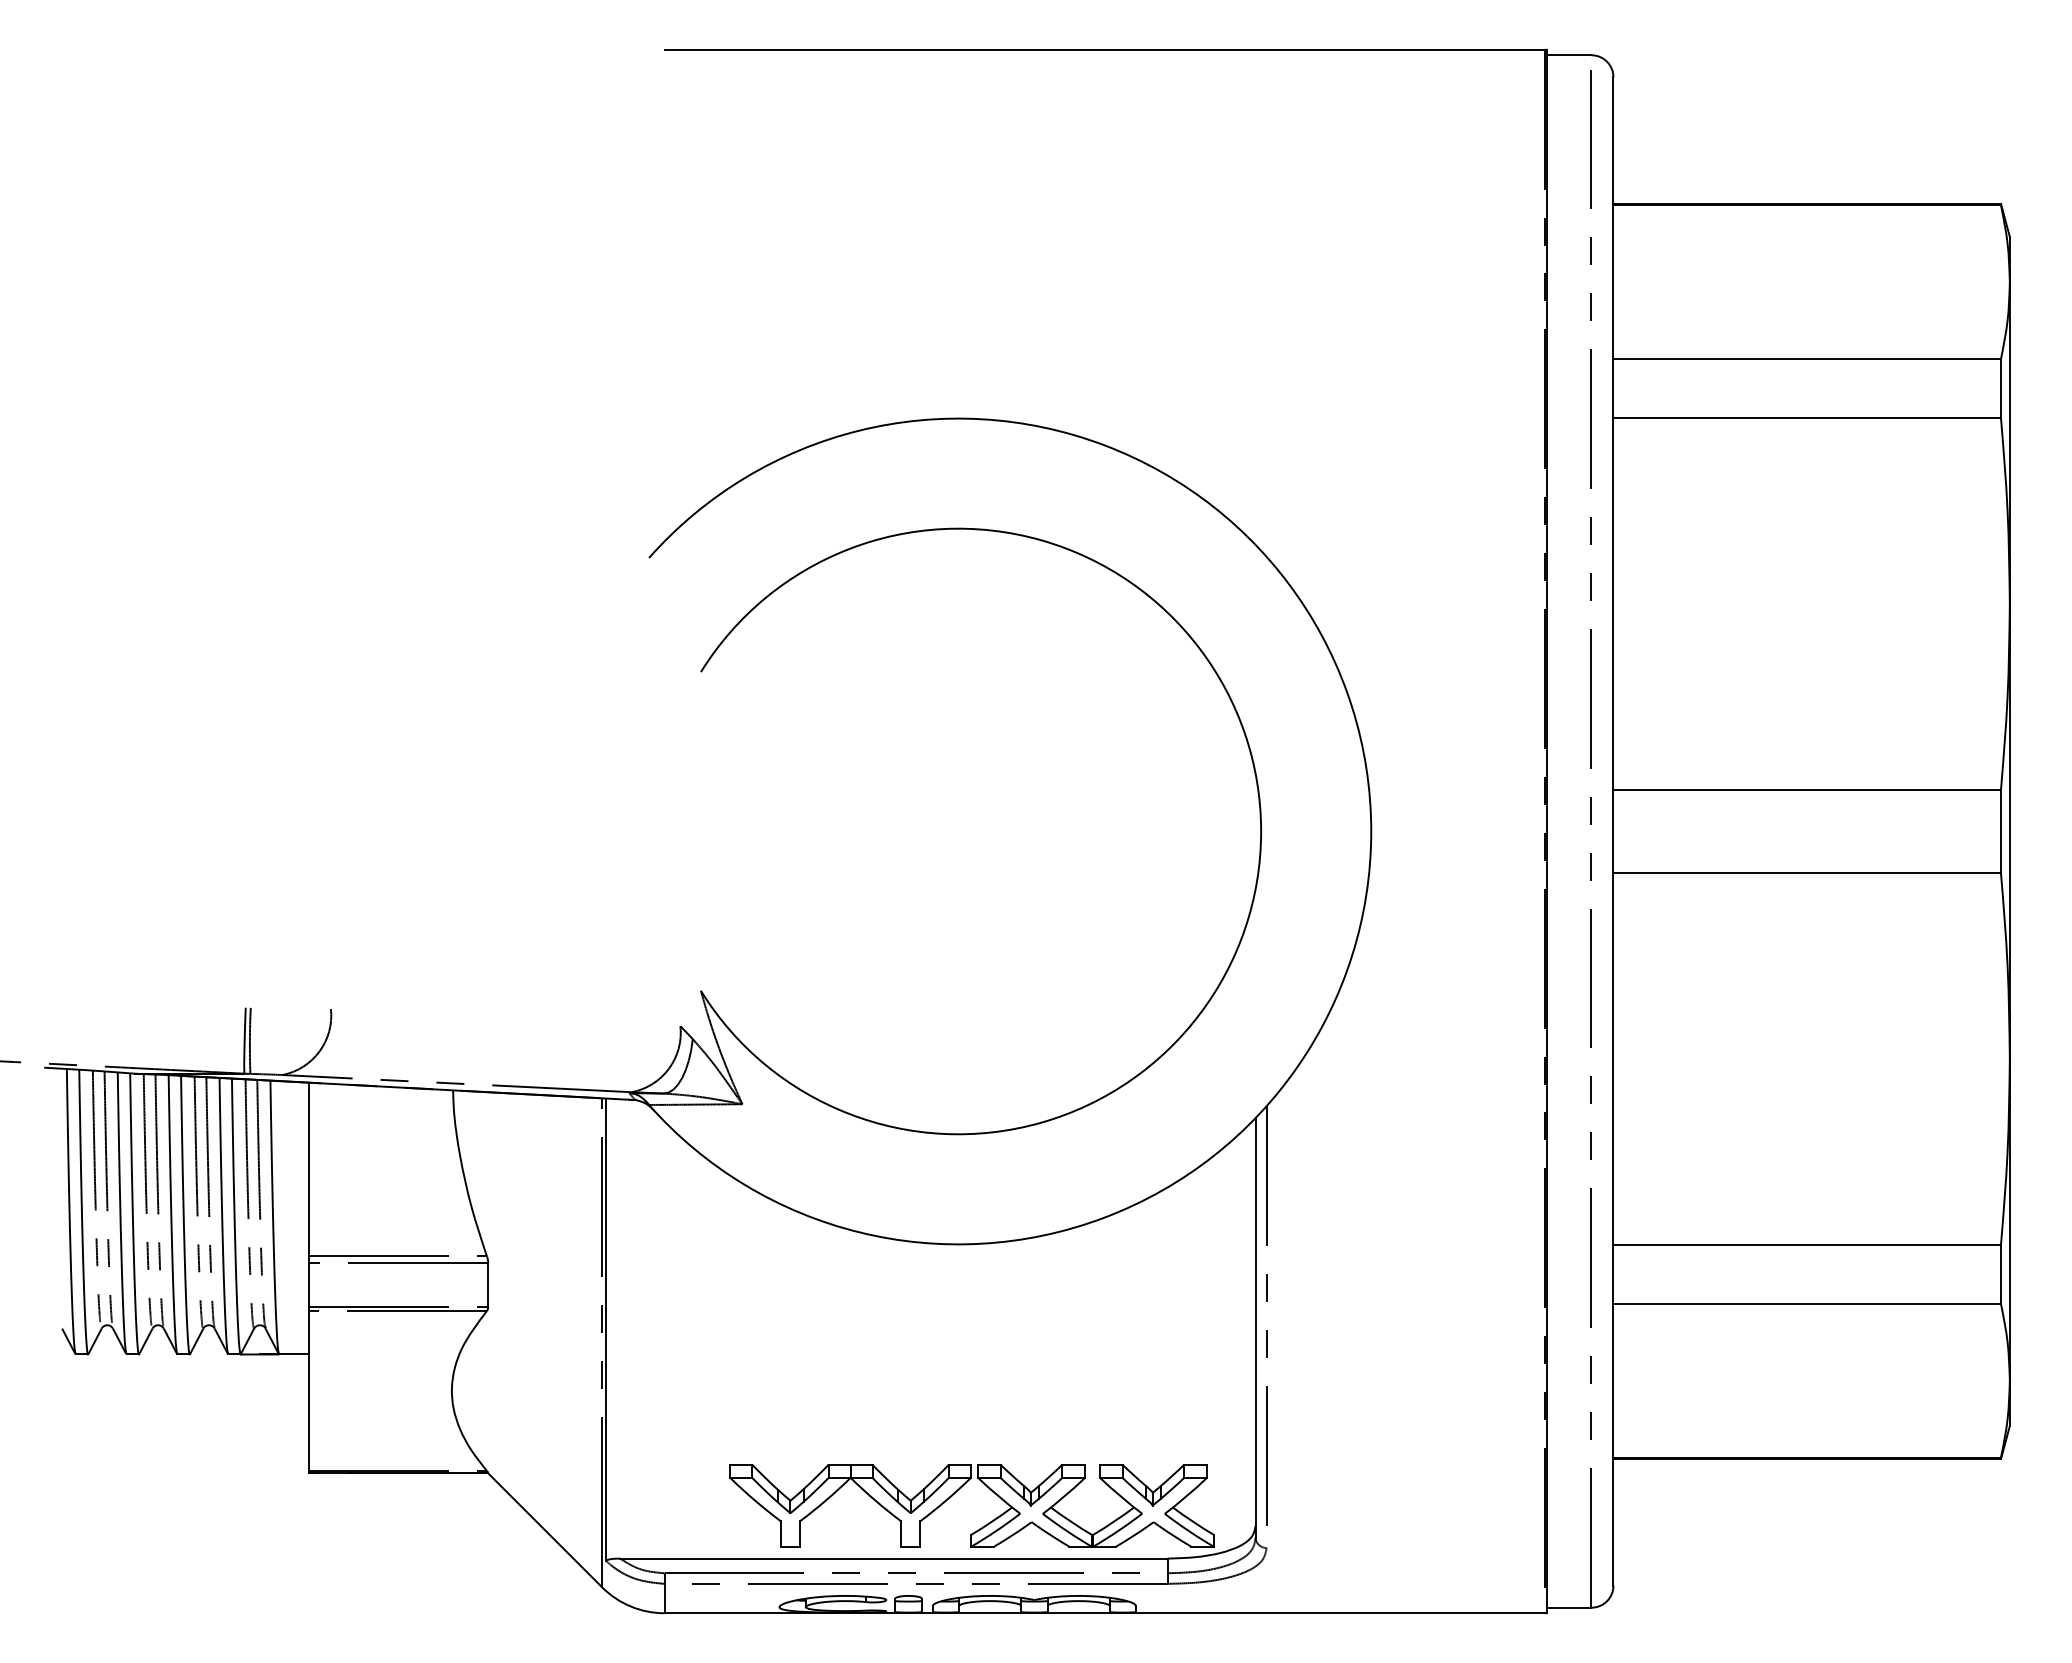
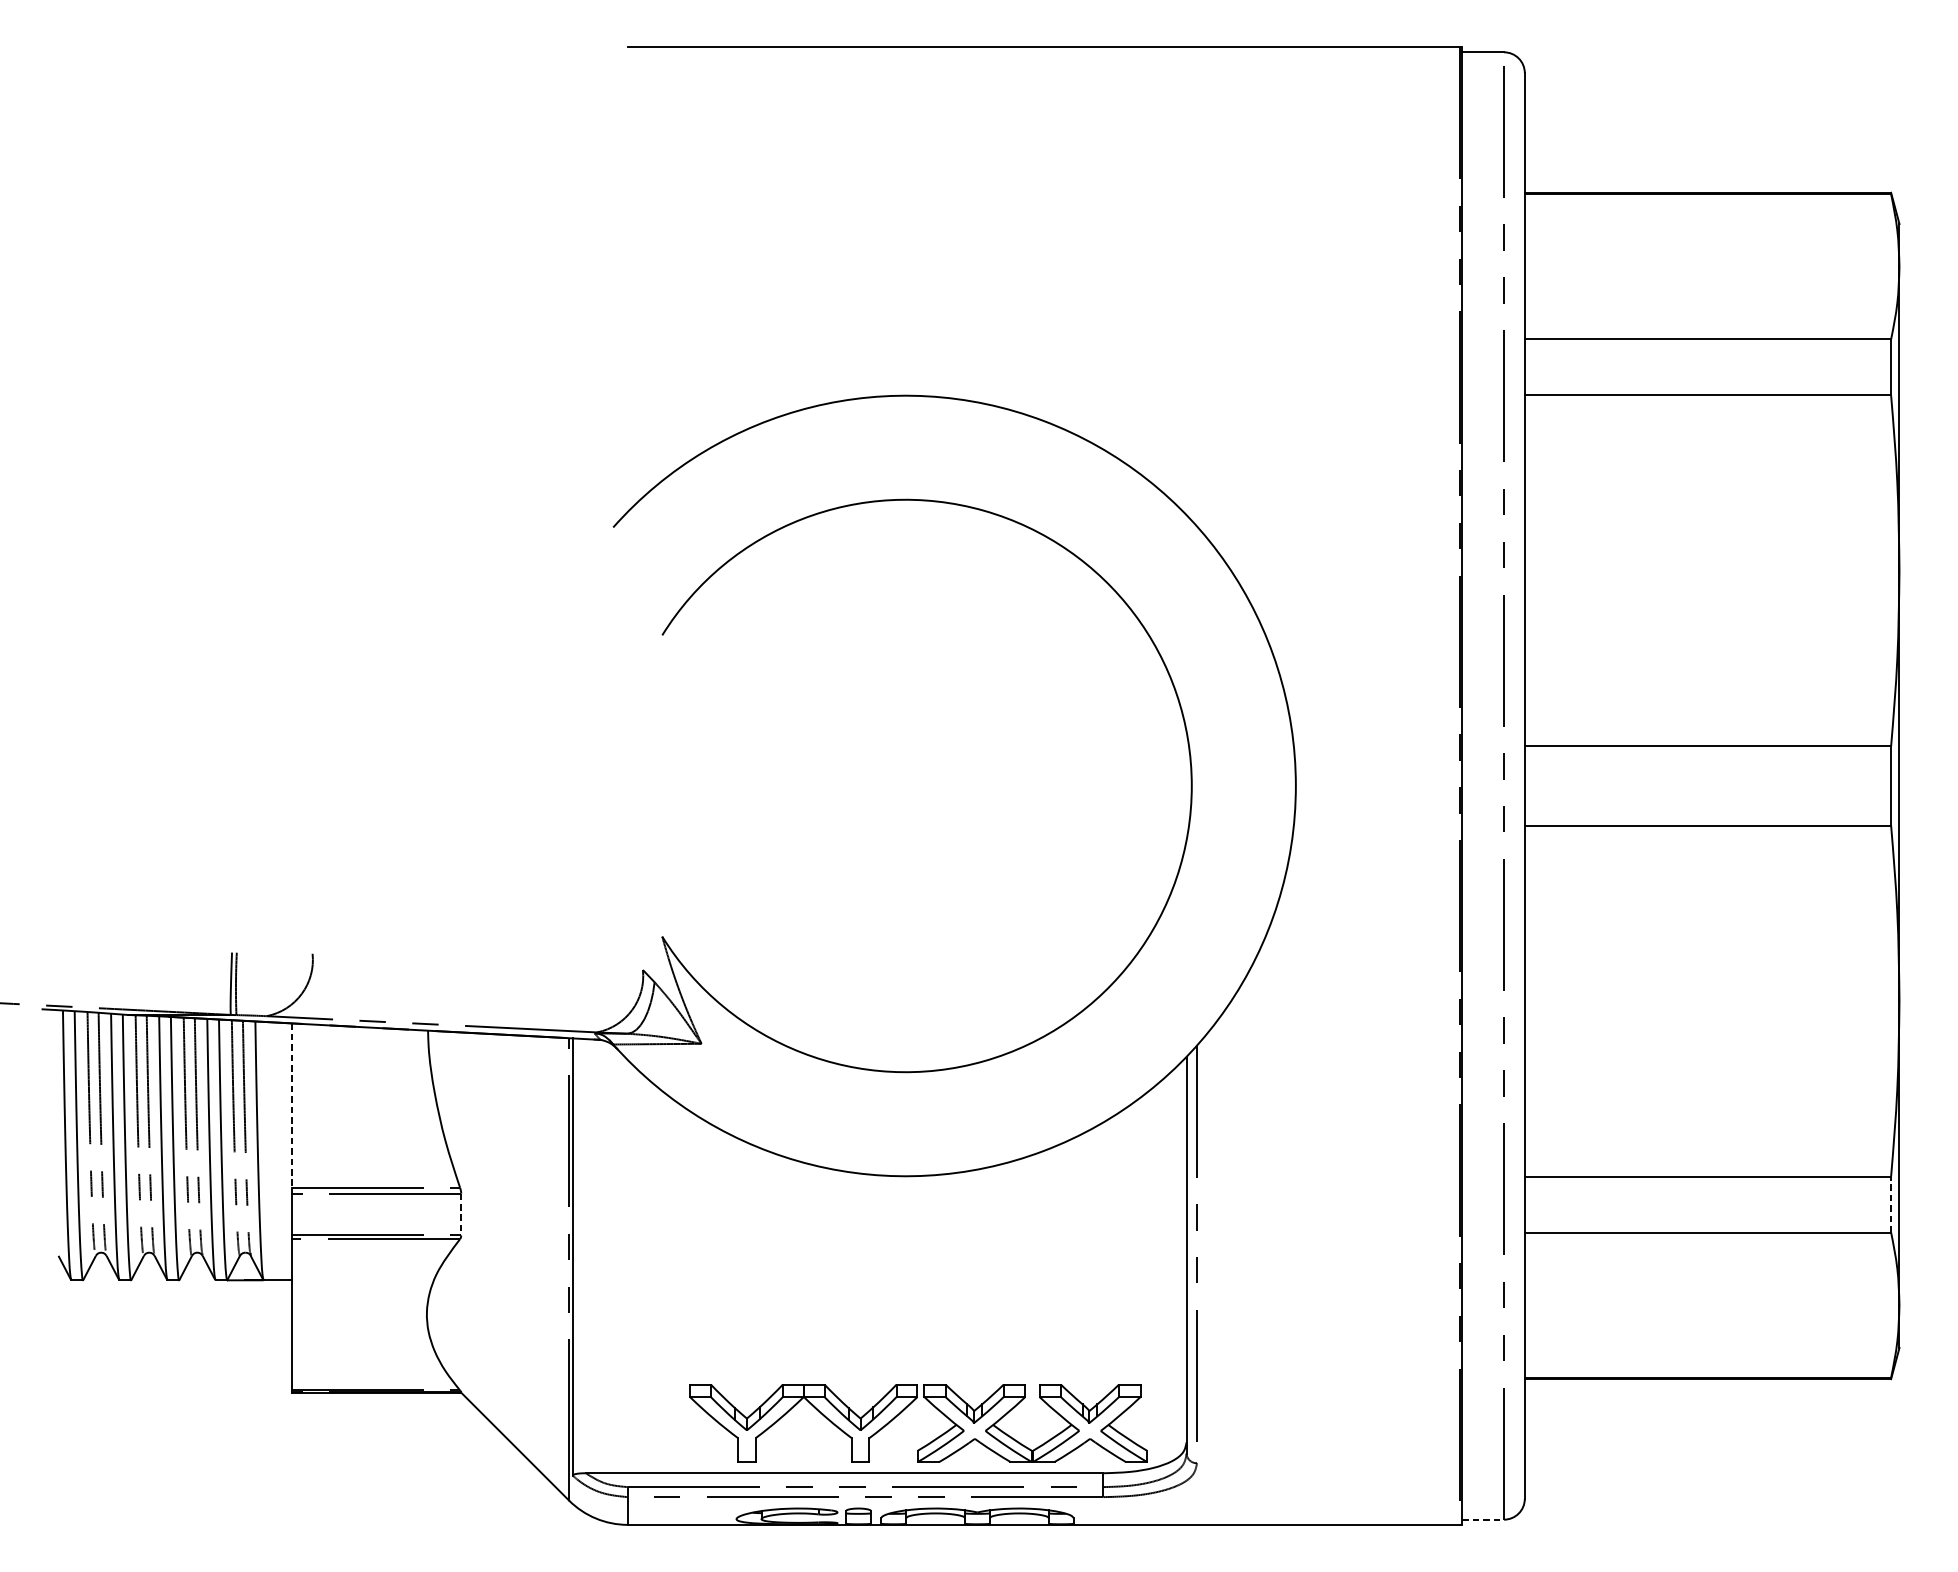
line: (308, 1169) -> (291, 1105), solid -> dashed
line: (2000, 1274) -> (1890, 1204), solid -> dashed
line: (488, 1285) -> (461, 1215), solid -> dashed
line: (1569, 1607) -> (1483, 1519), solid -> dashed

